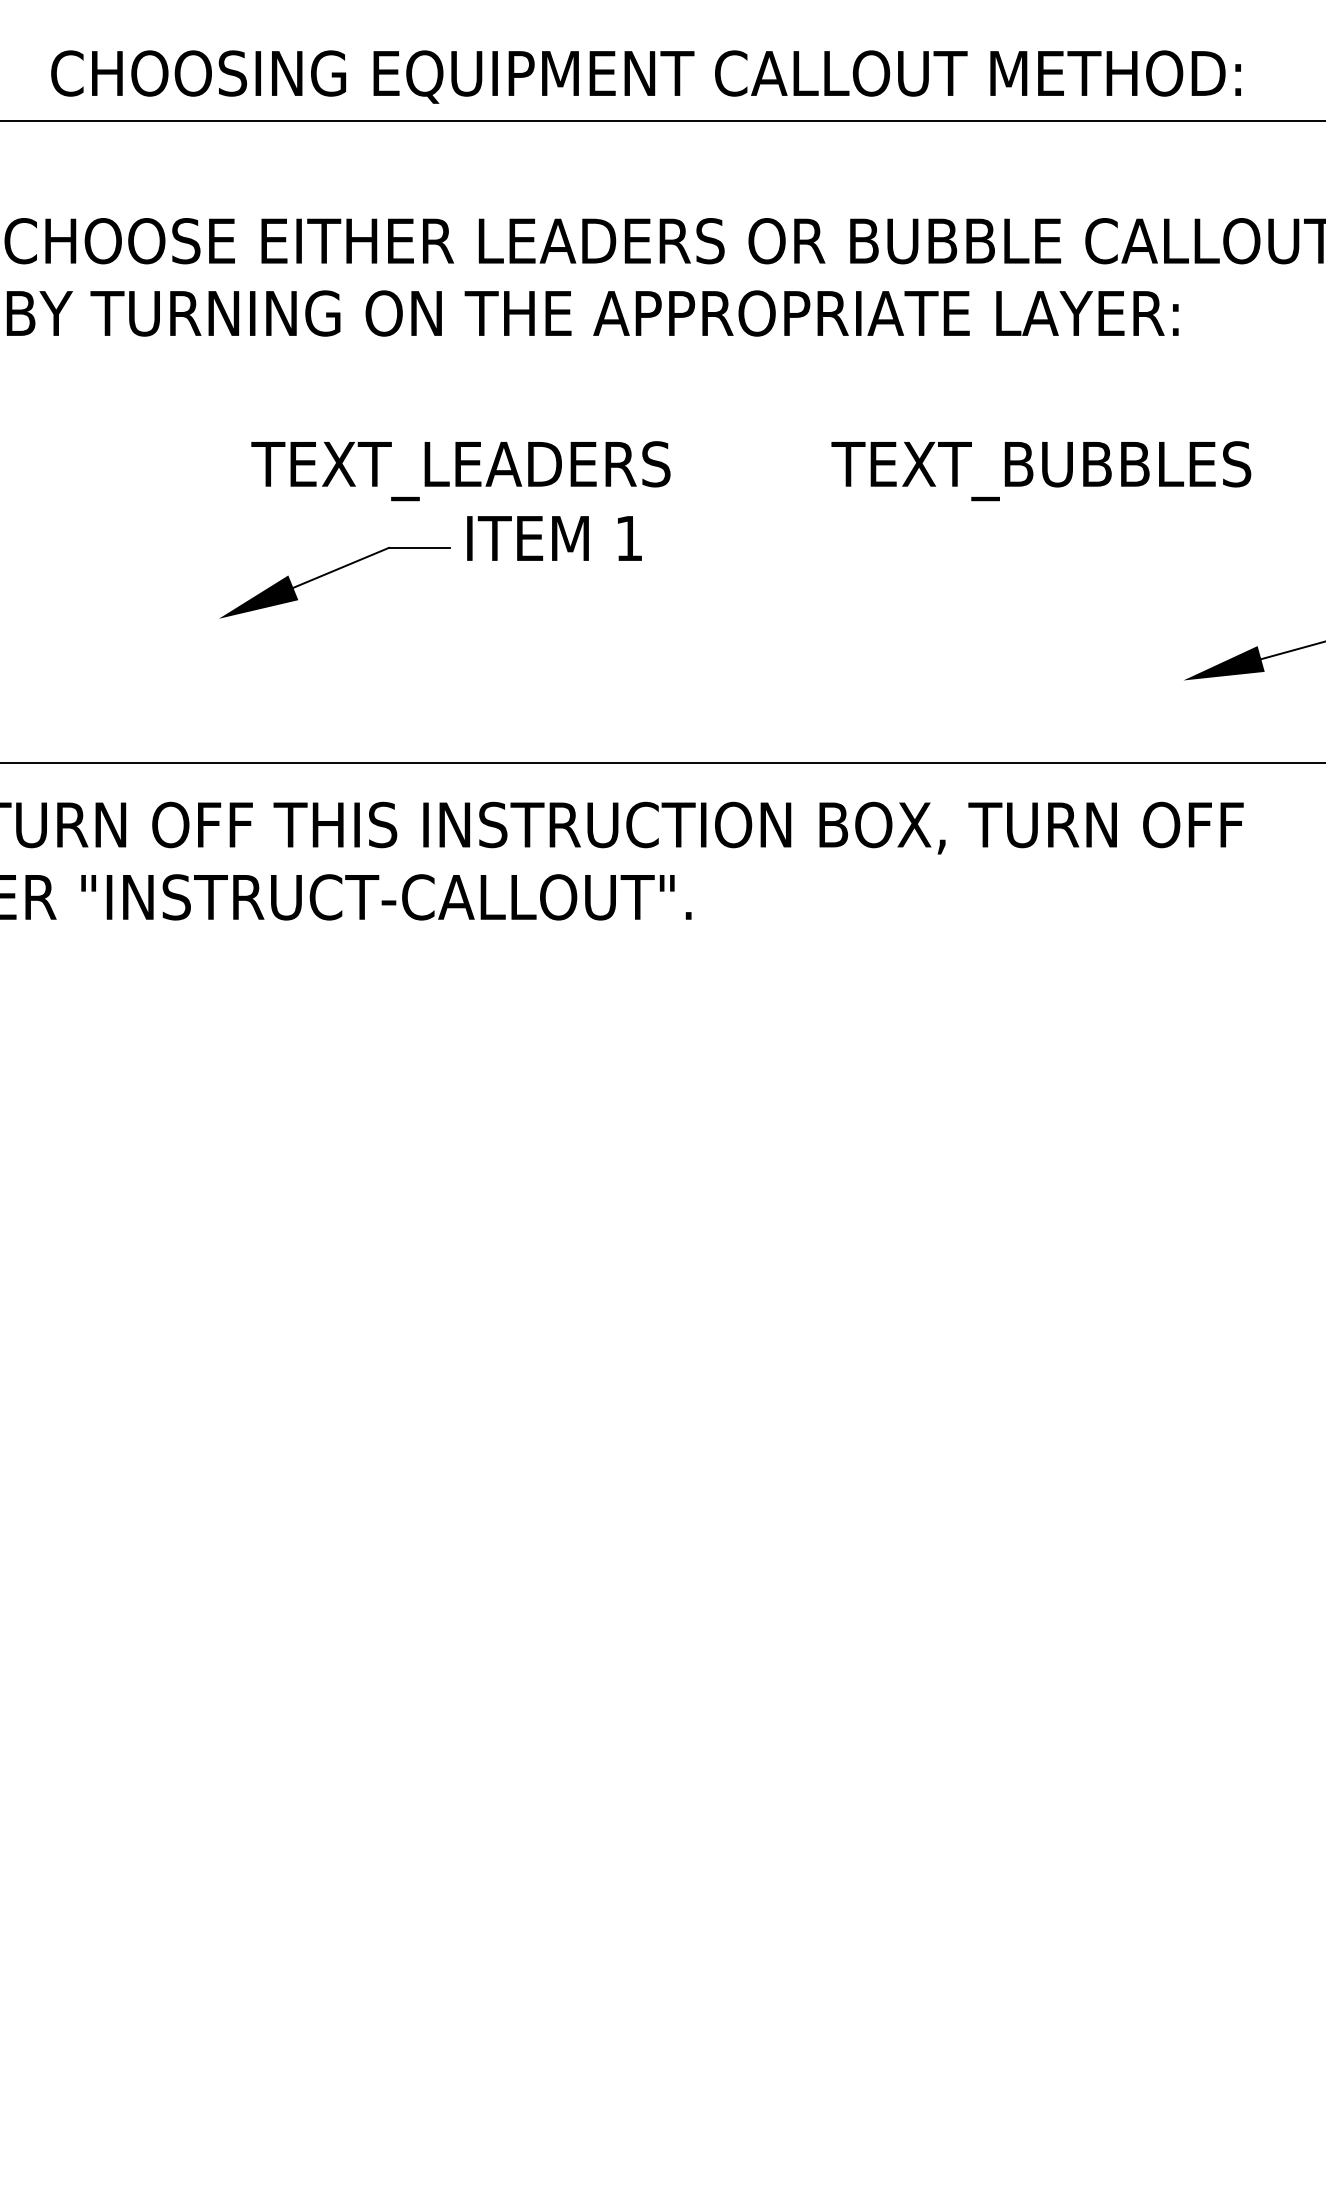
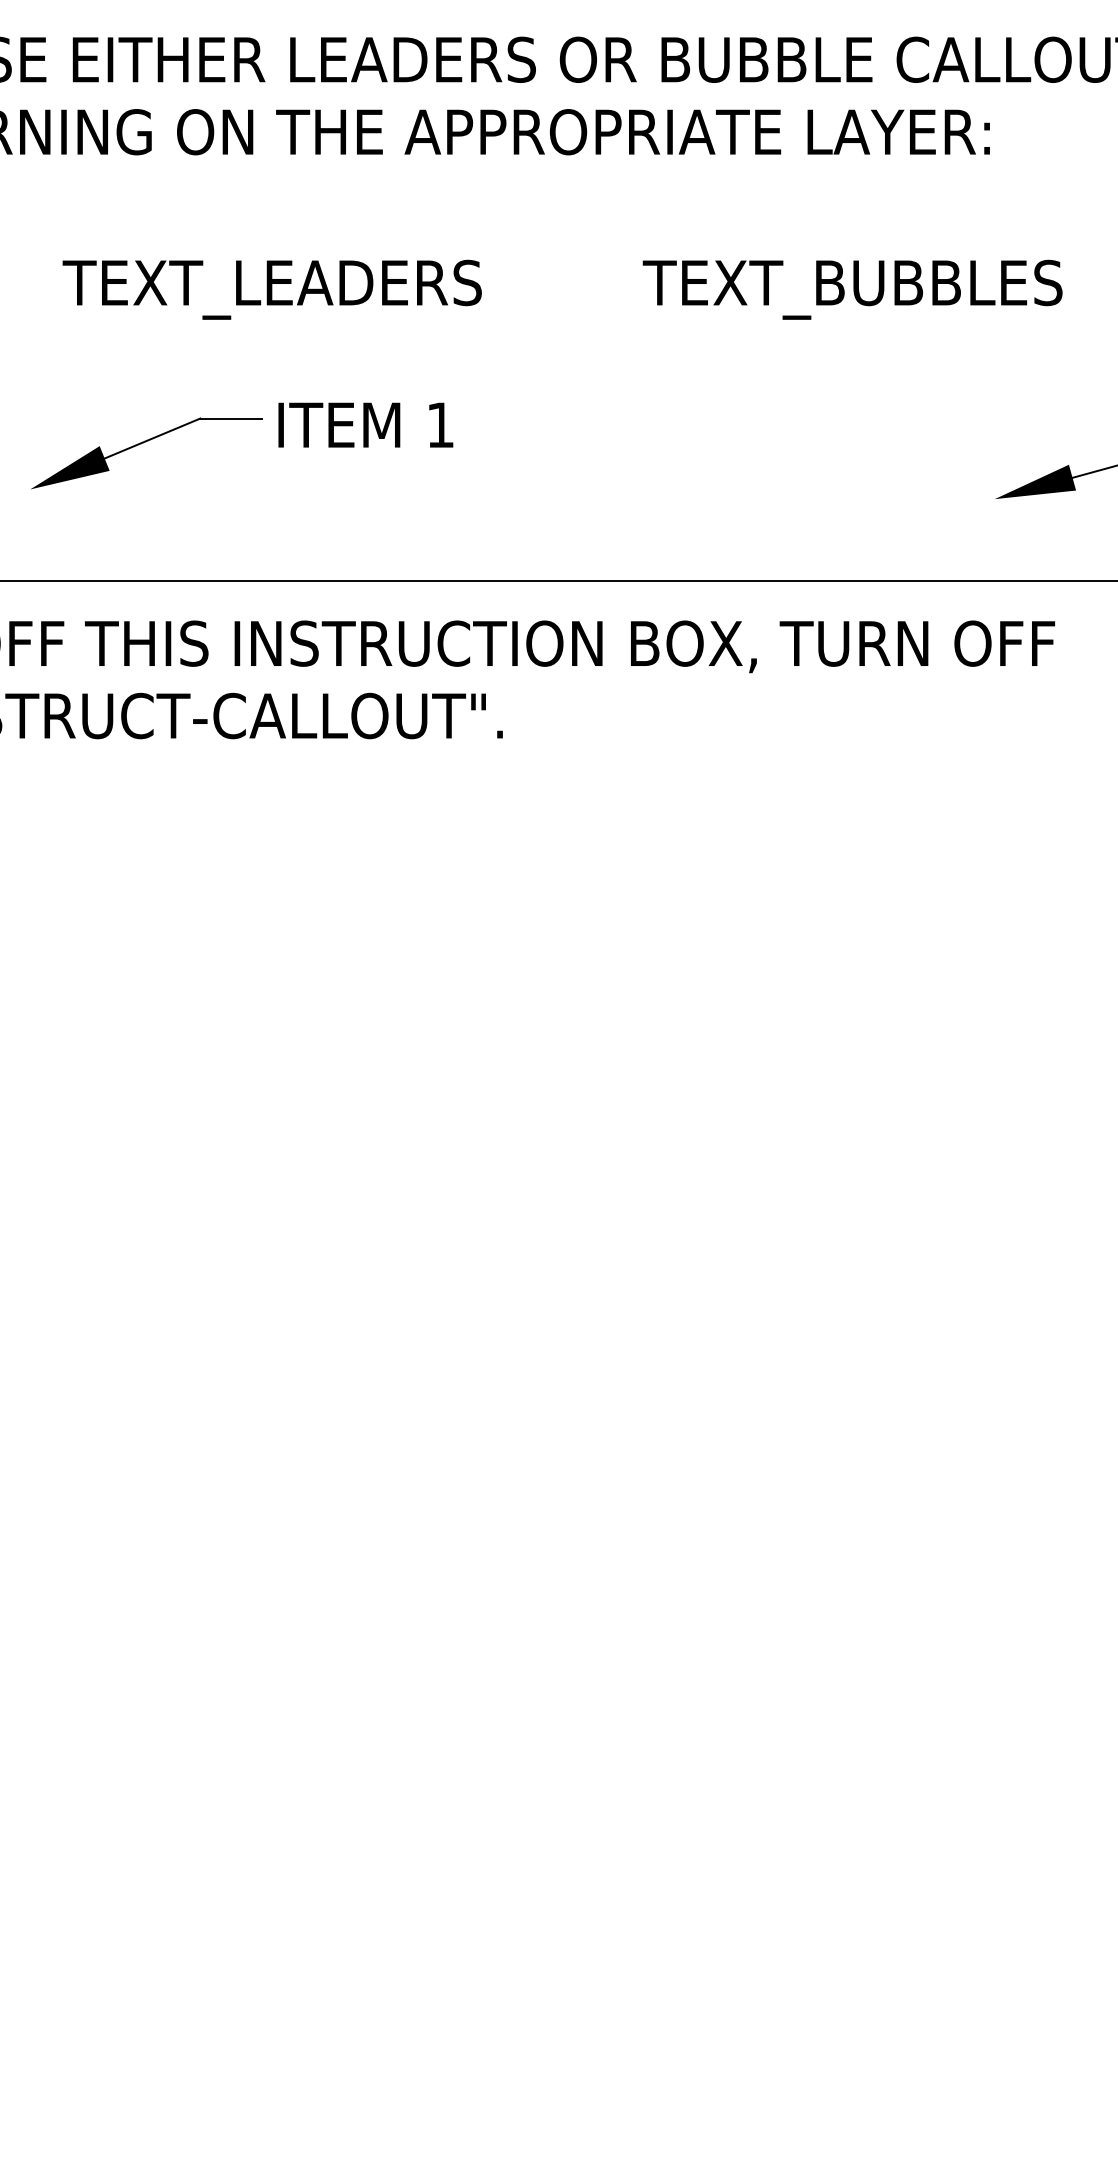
text: (554, 538) -> (365, 425), moved
part: (330, 573) -> (141, 444), moved

